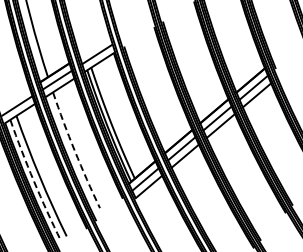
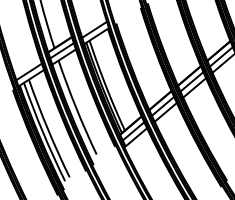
arc: (74, 150) -> (76, 107), dashed -> solid
arc: (33, 181) -> (42, 132), dashed -> solid

